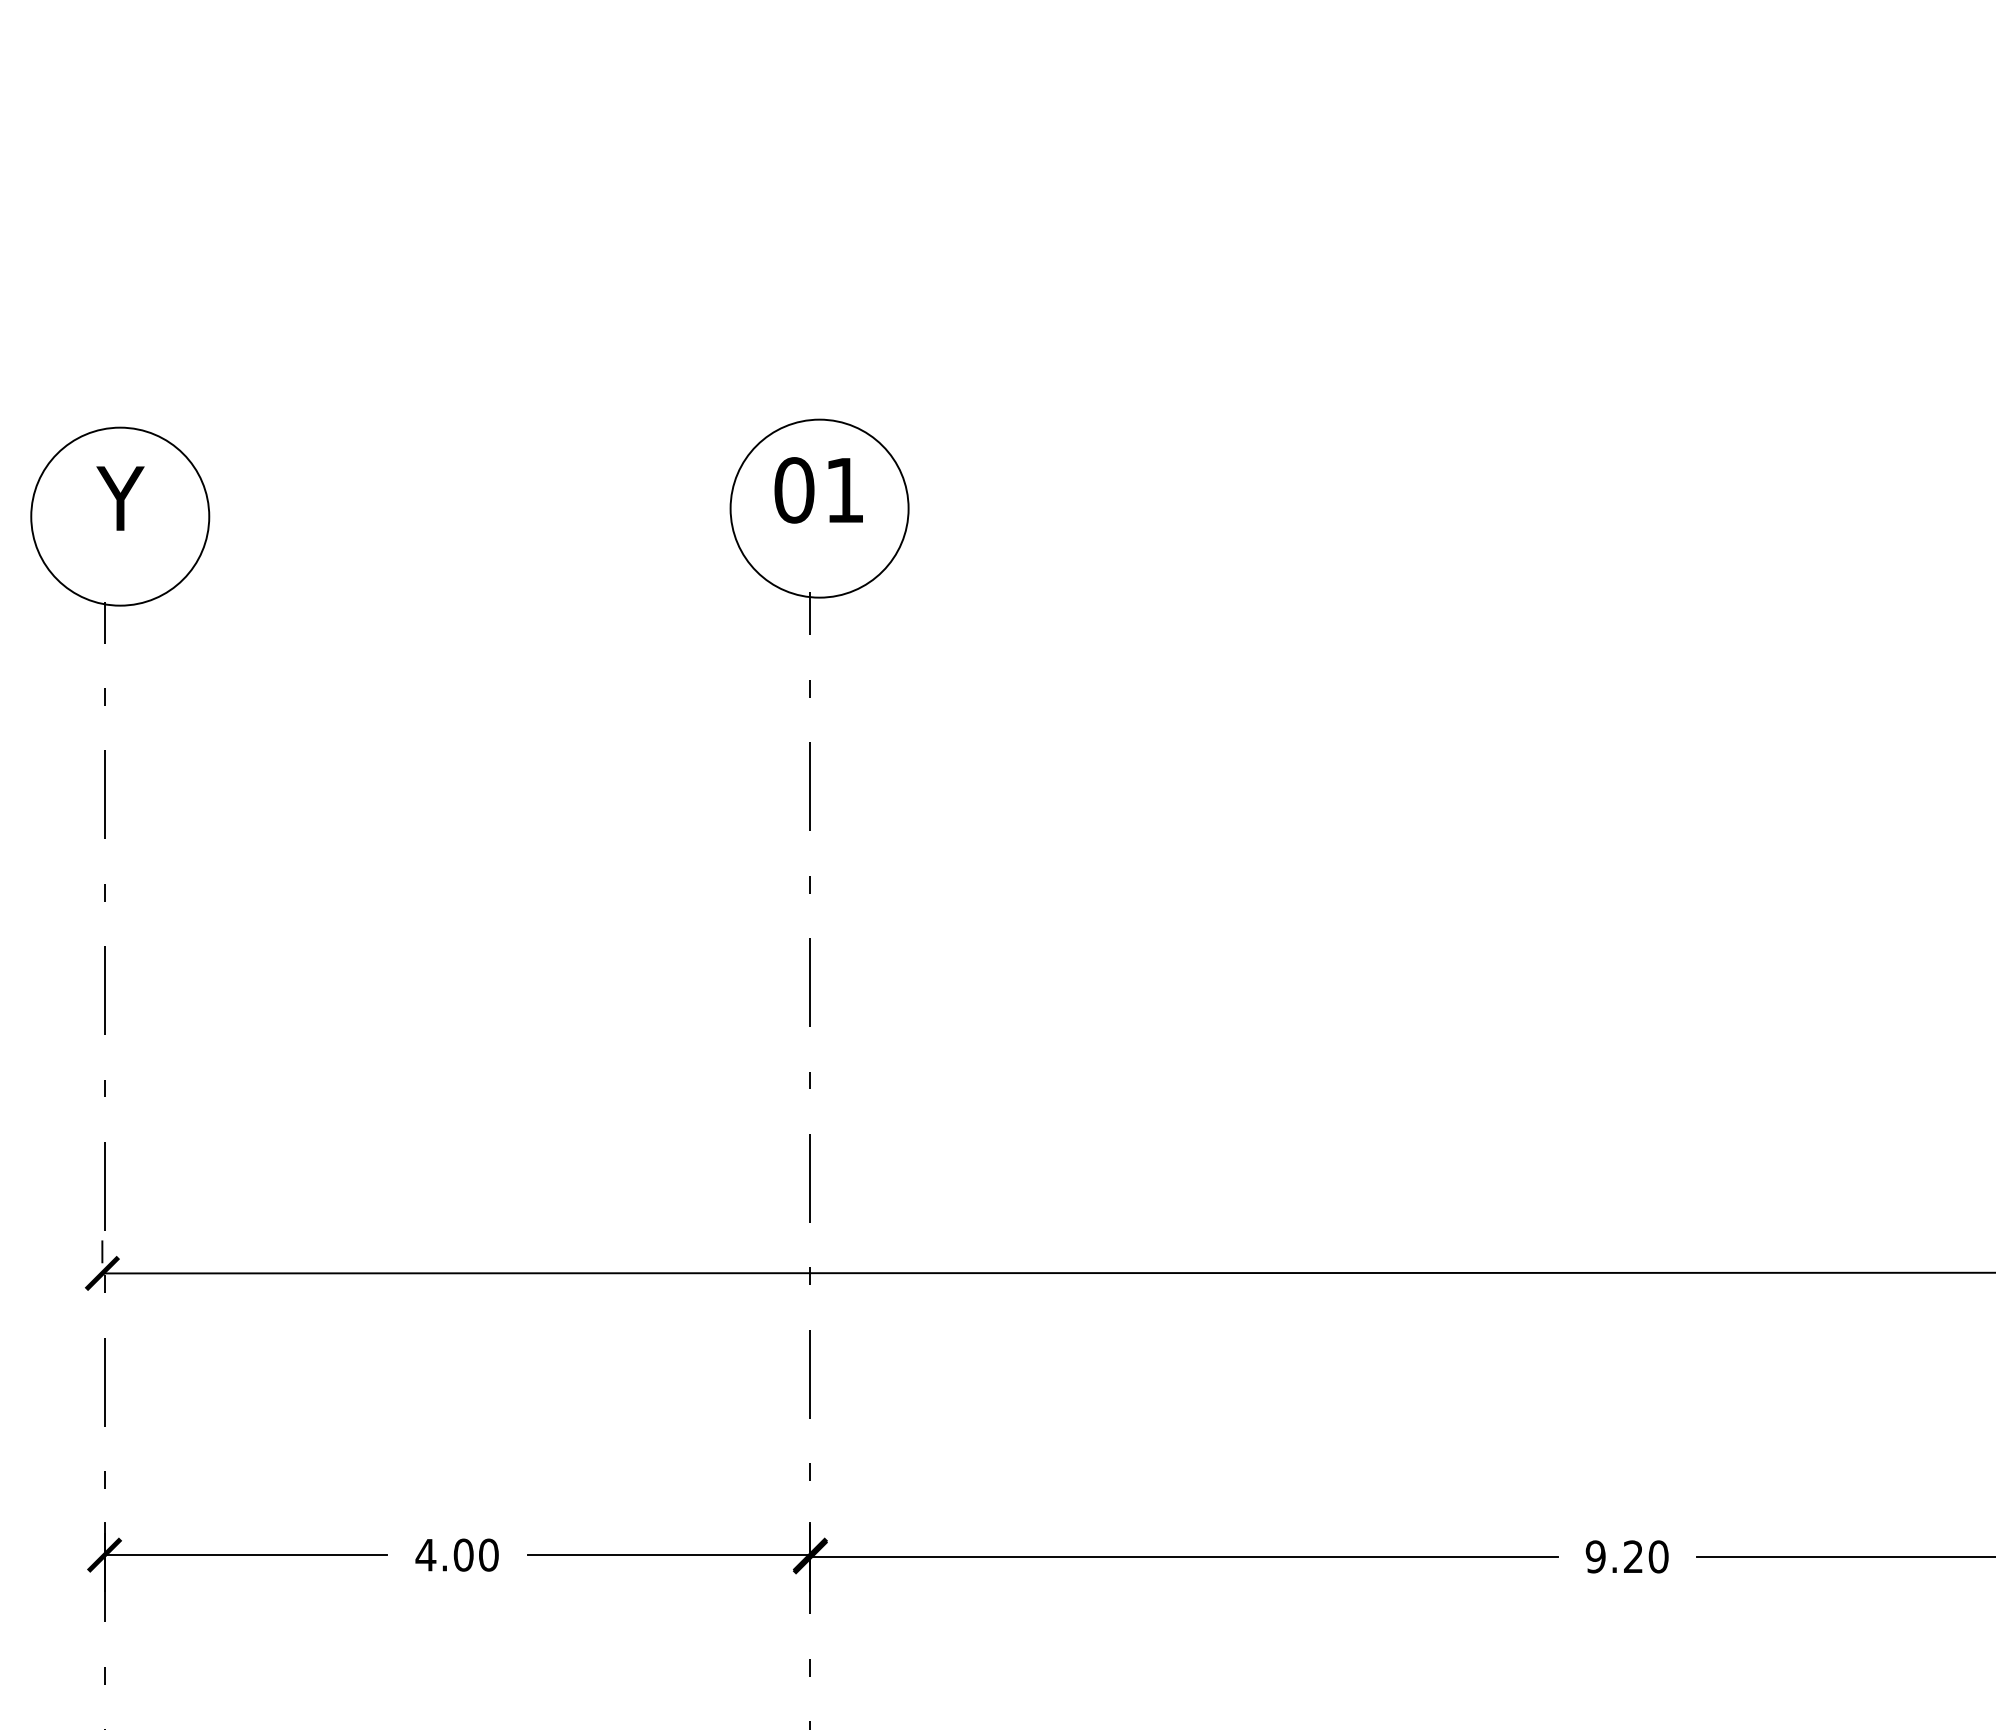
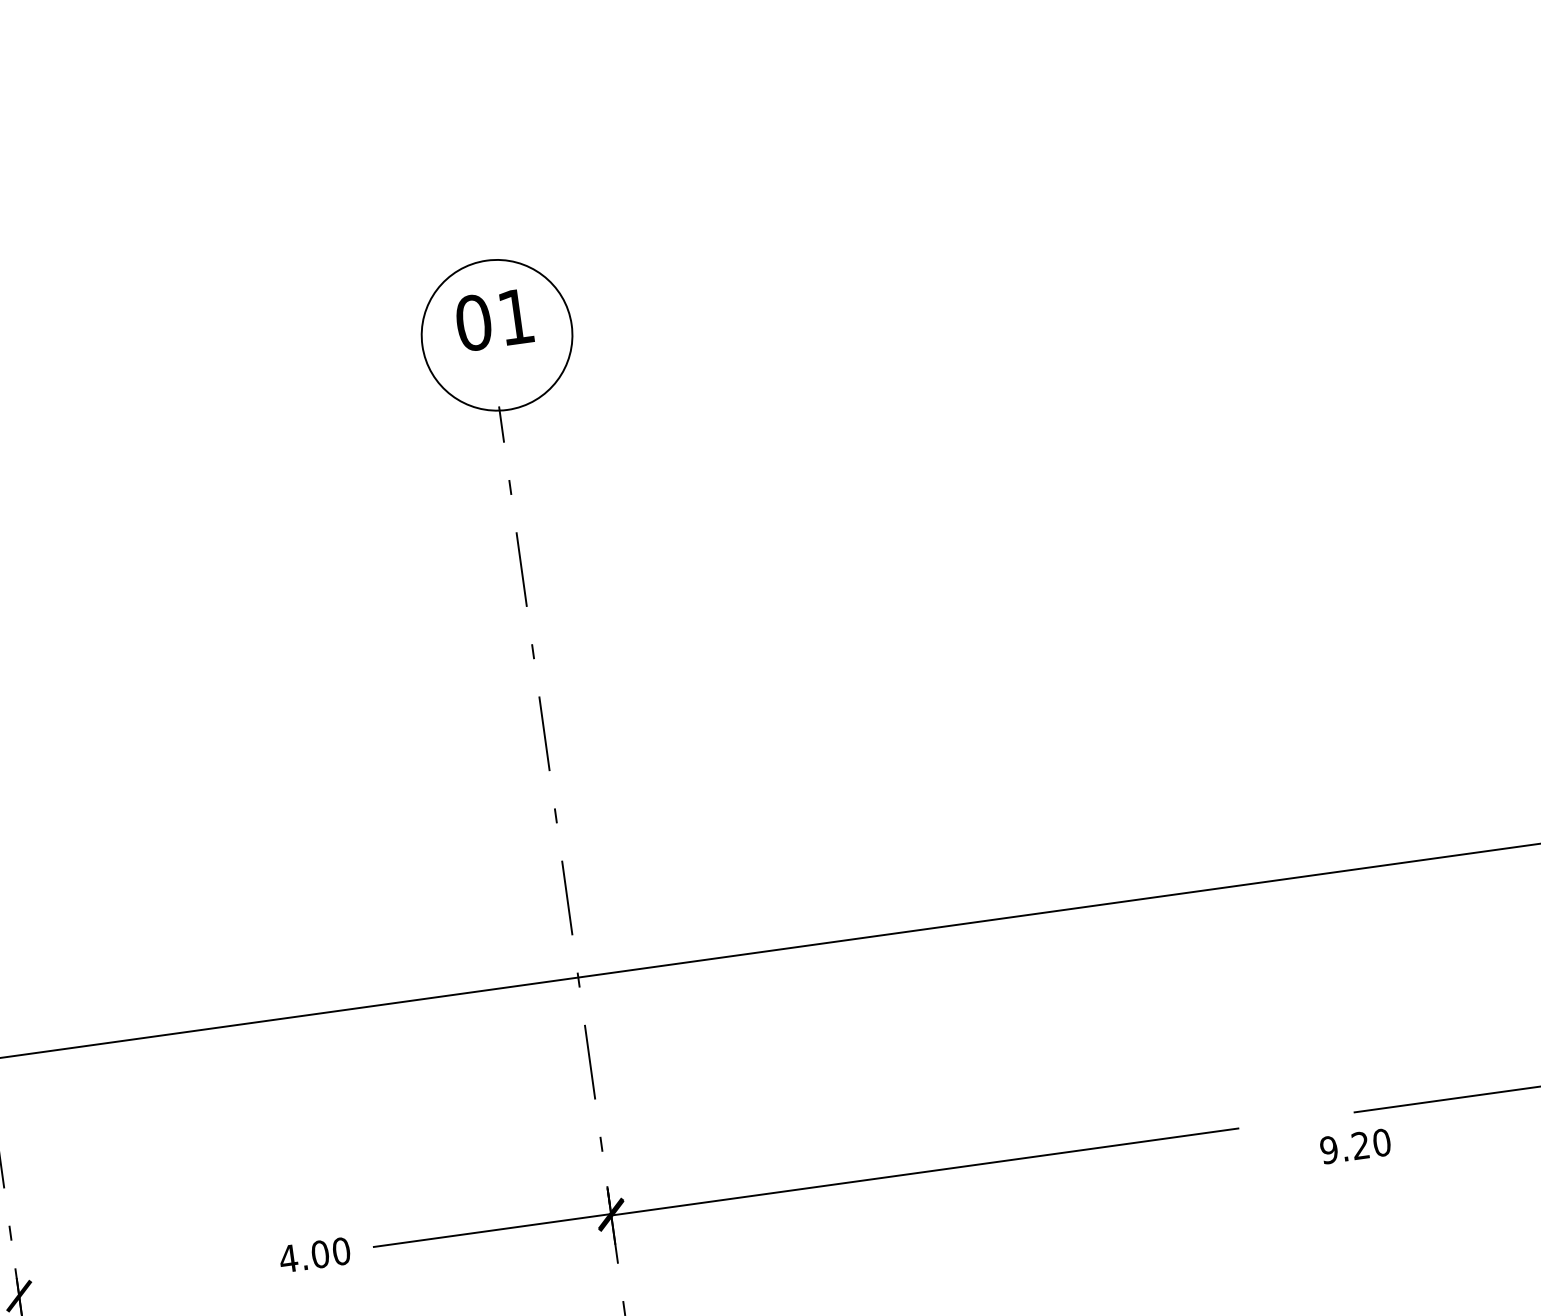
line: (245, 1555) -> (137, 1280), removed
text: (1626, 1556) -> (1354, 1146), moved

